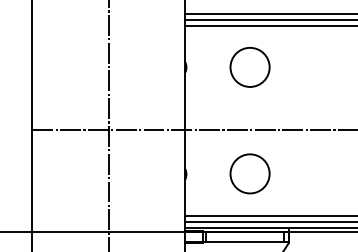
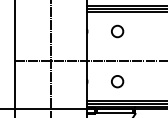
circle: (250, 67) -> (117, 31), size x0.62
circle: (250, 173) -> (117, 81), size x0.62

